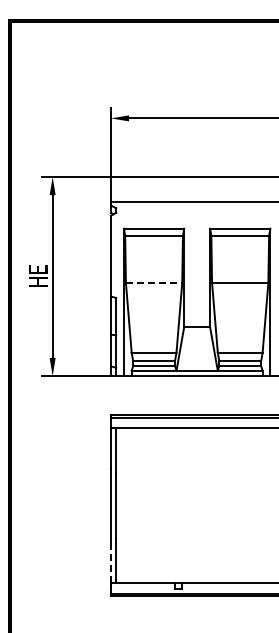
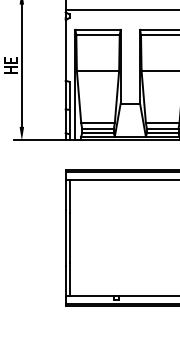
line: (154, 283) -> (98, 70), dashed -> solid
line: (111, 562) -> (66, 280), dashed -> solid

